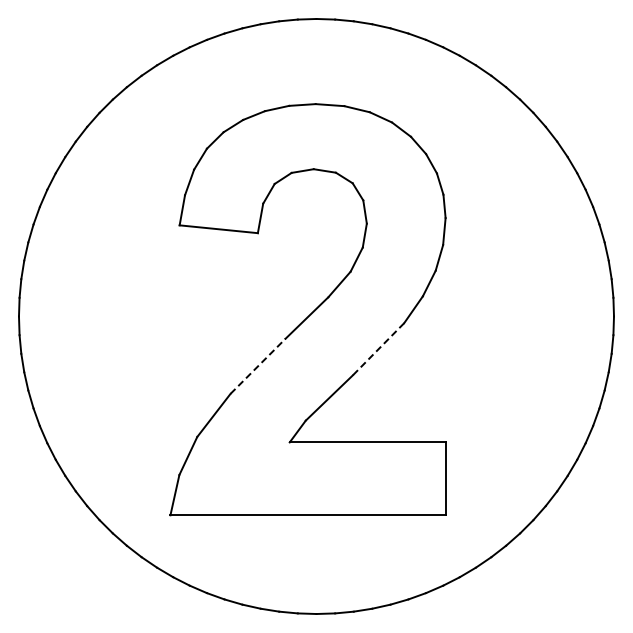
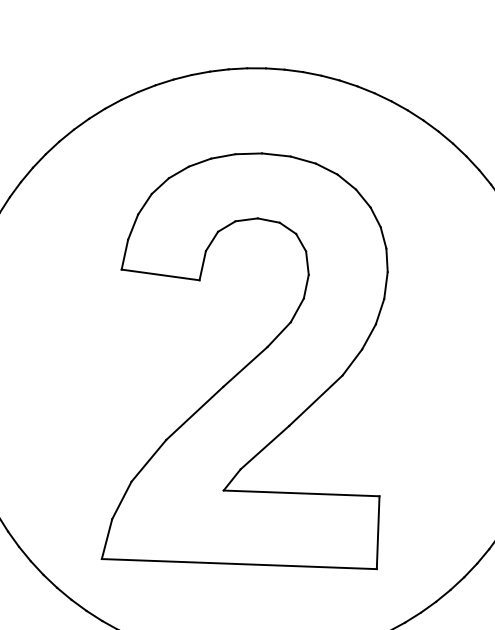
line: (378, 349) -> (315, 400), dashed -> solid
line: (258, 366) -> (195, 413), dashed -> solid

